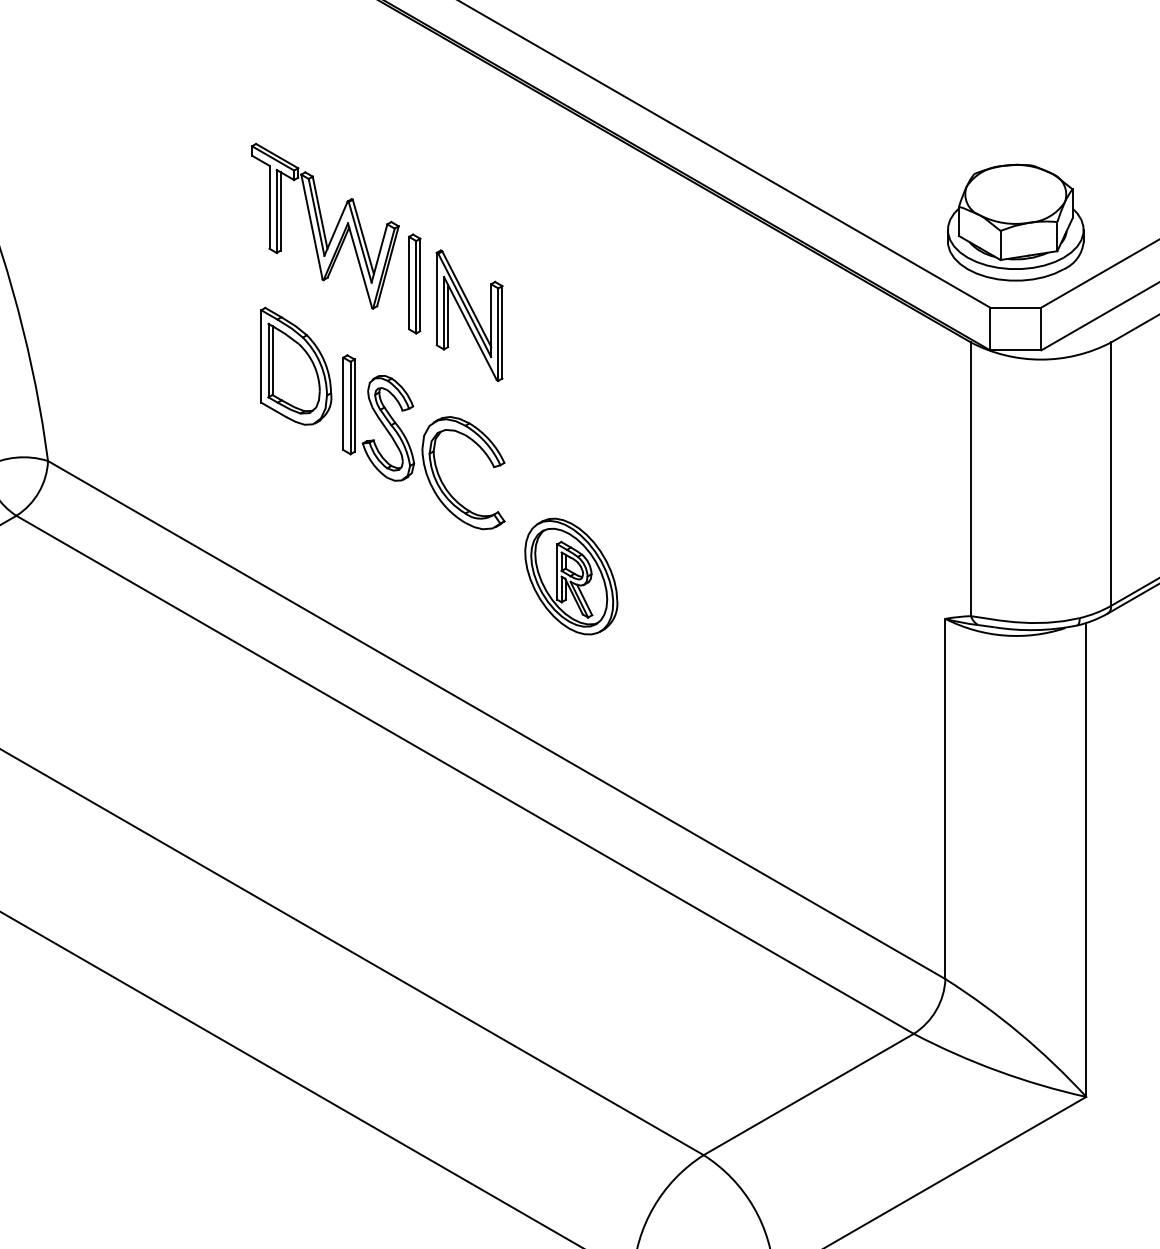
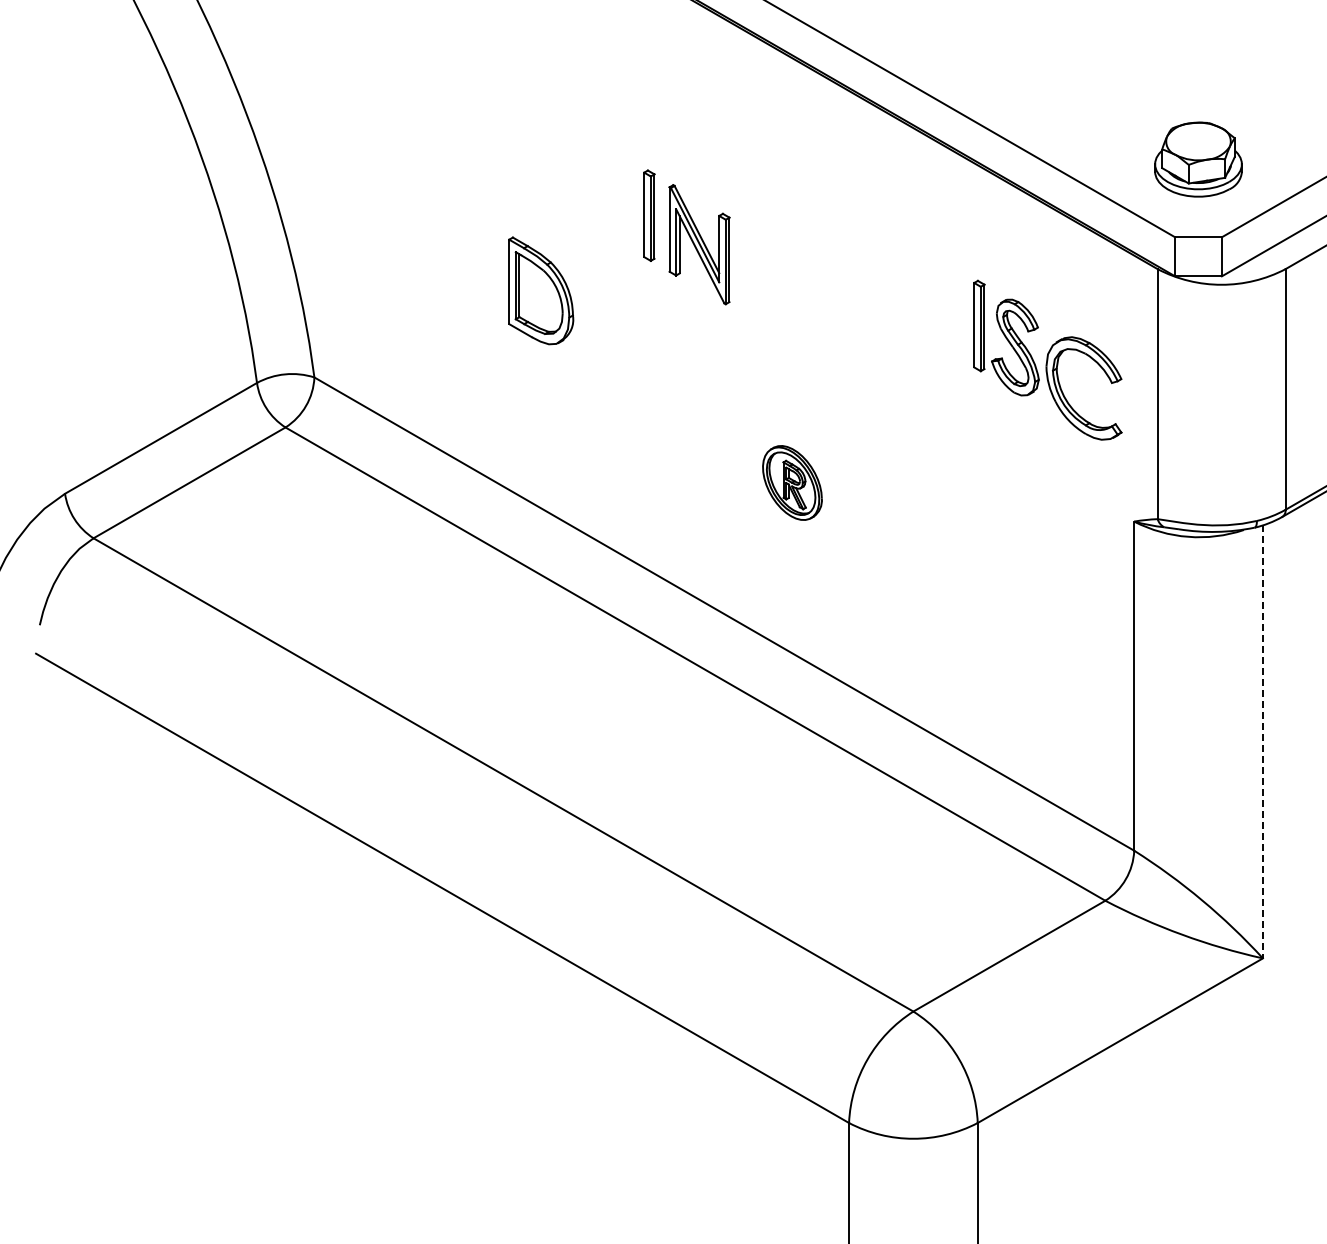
part: (1015, 222) -> (1198, 159), size x0.7
part: (325, 225) -> (567, 162), removed
part: (423, 441) -> (1047, 359), moved
part: (571, 576) -> (792, 482), size x0.7
line: (1085, 859) -> (1262, 741), solid -> dashed

